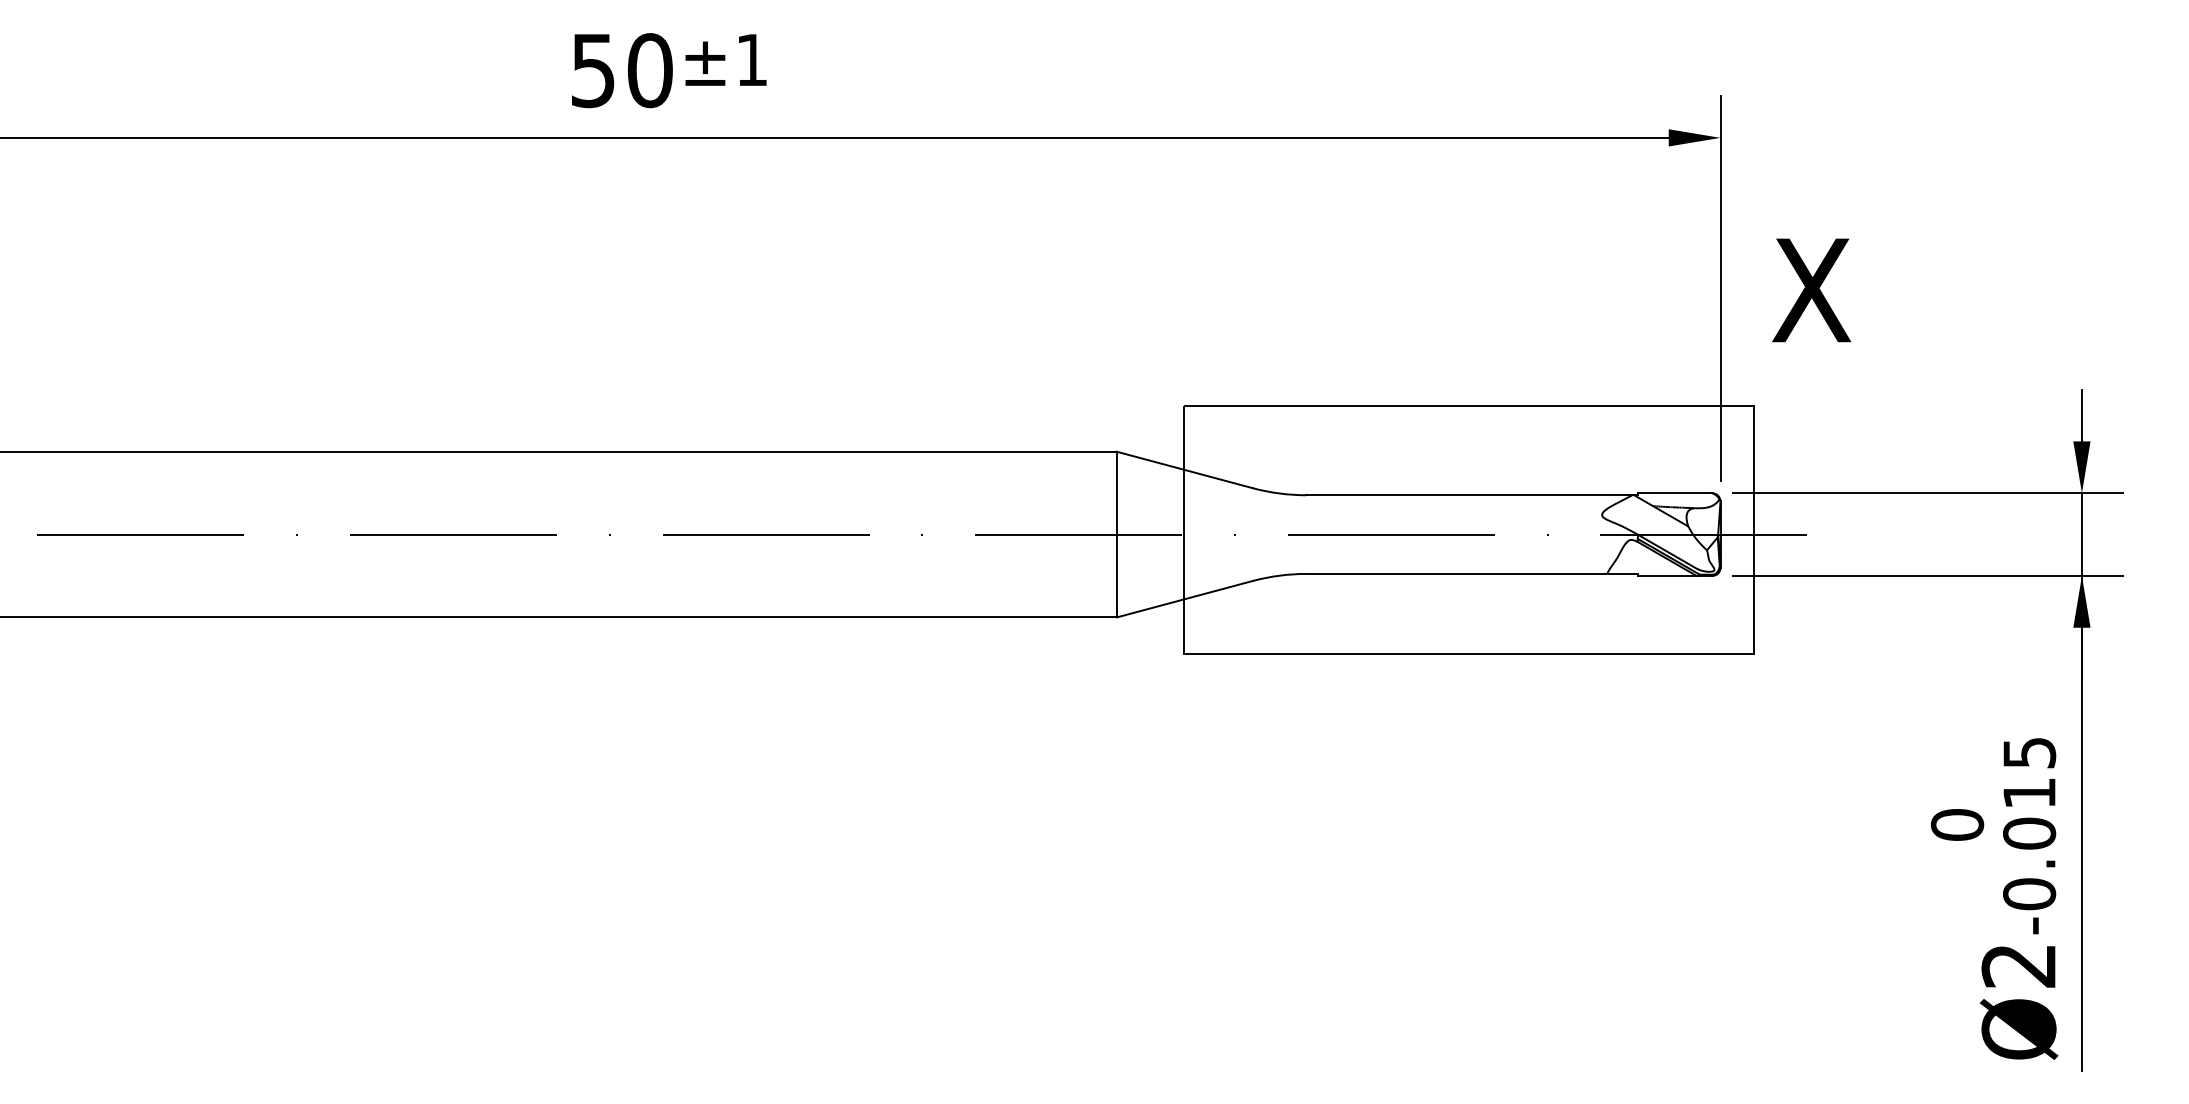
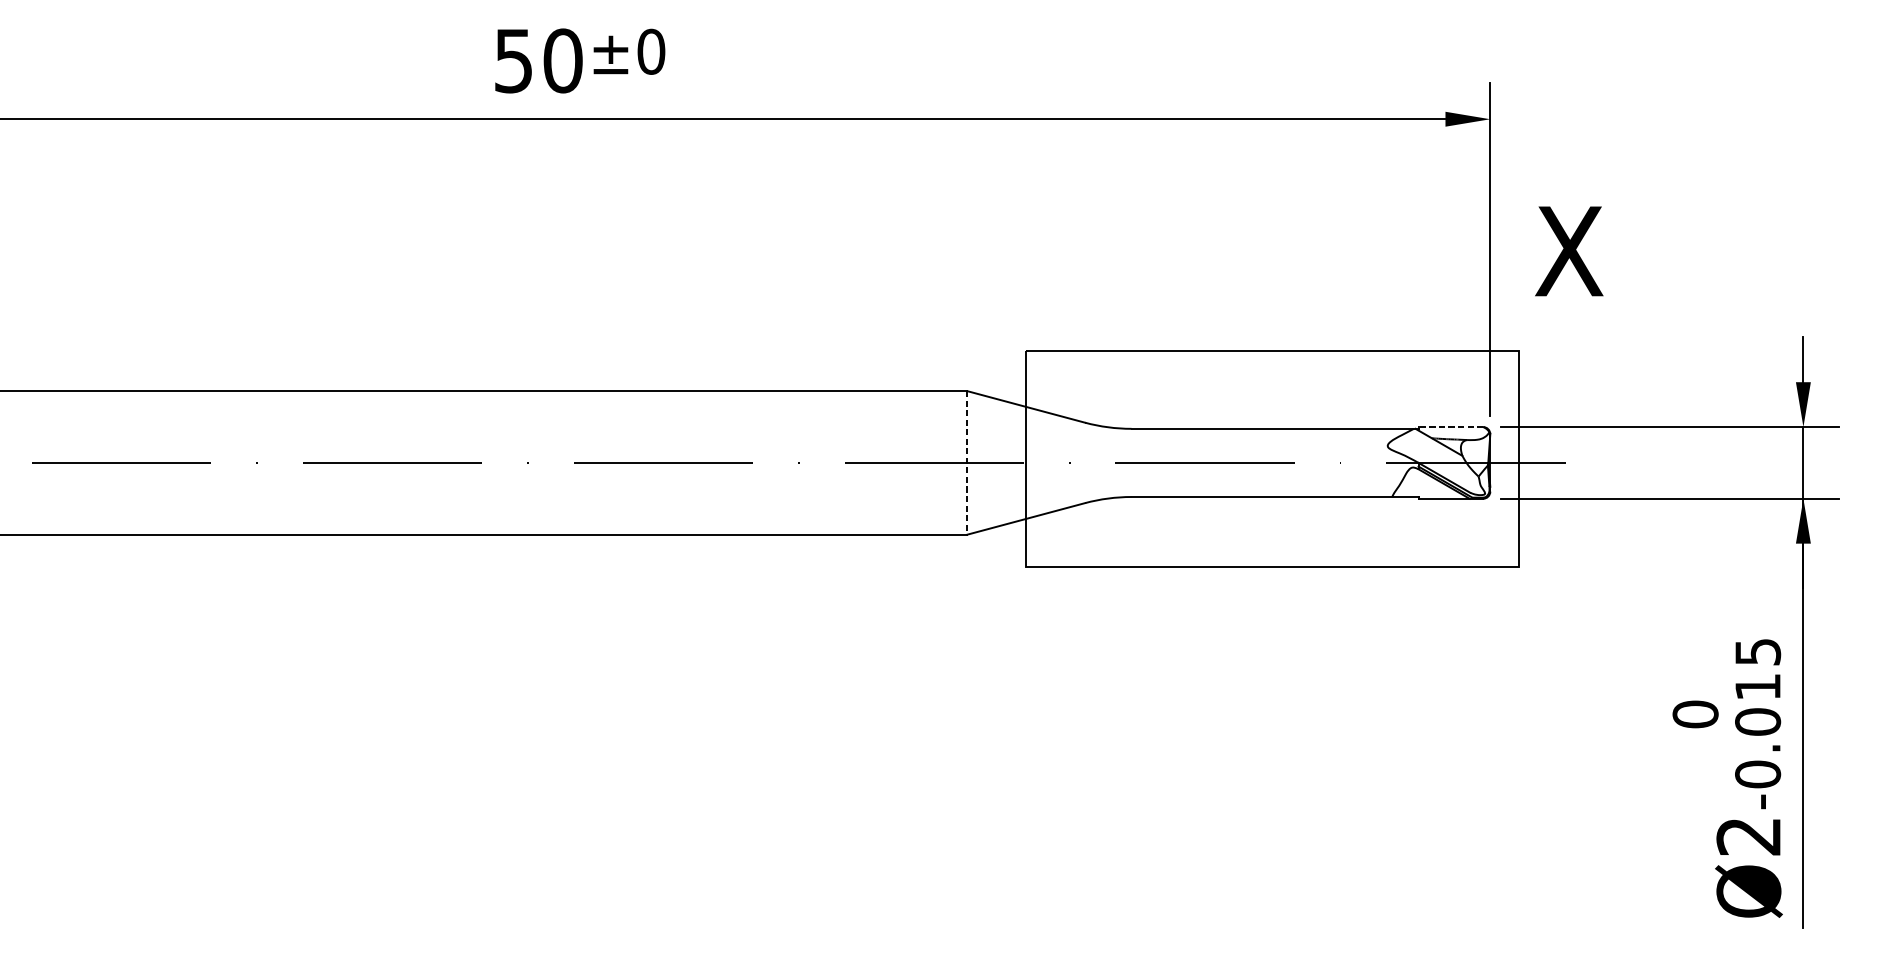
text: (752, 59) -> (651, 51), ±1 -> ±0
line: (1674, 493) -> (1450, 427), solid -> dashed
line: (1116, 534) -> (967, 462), solid -> dashed

